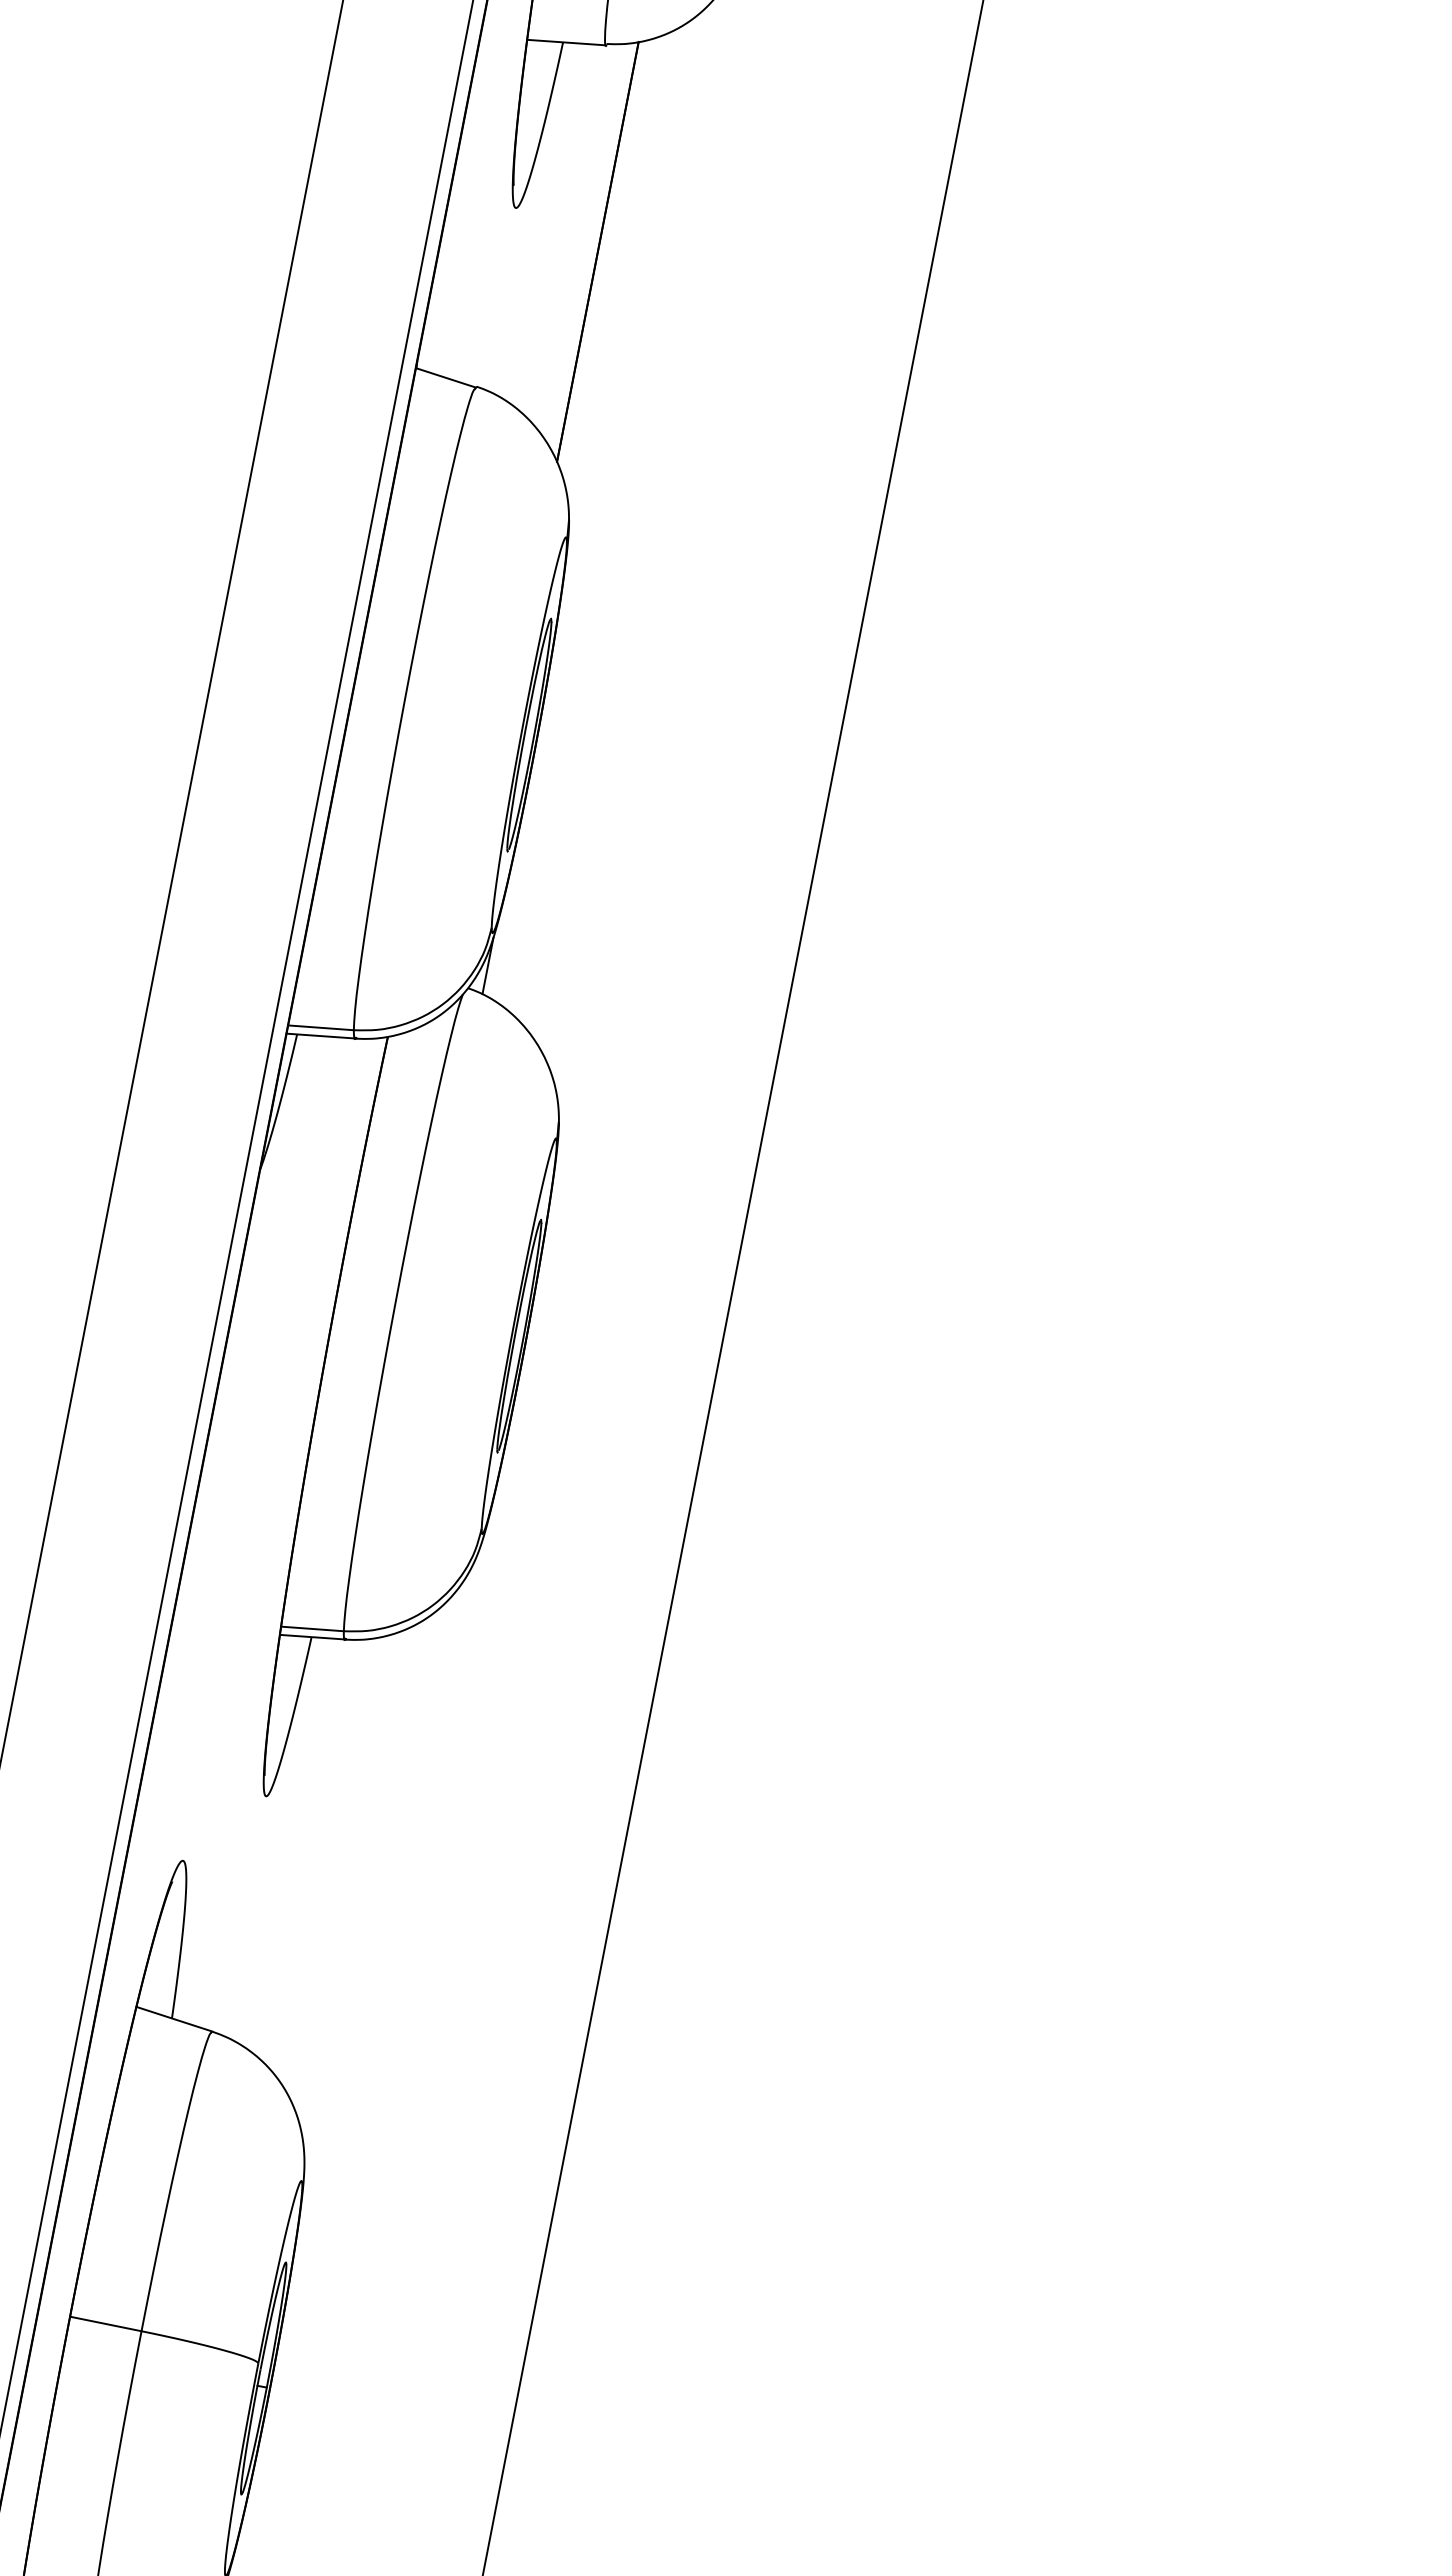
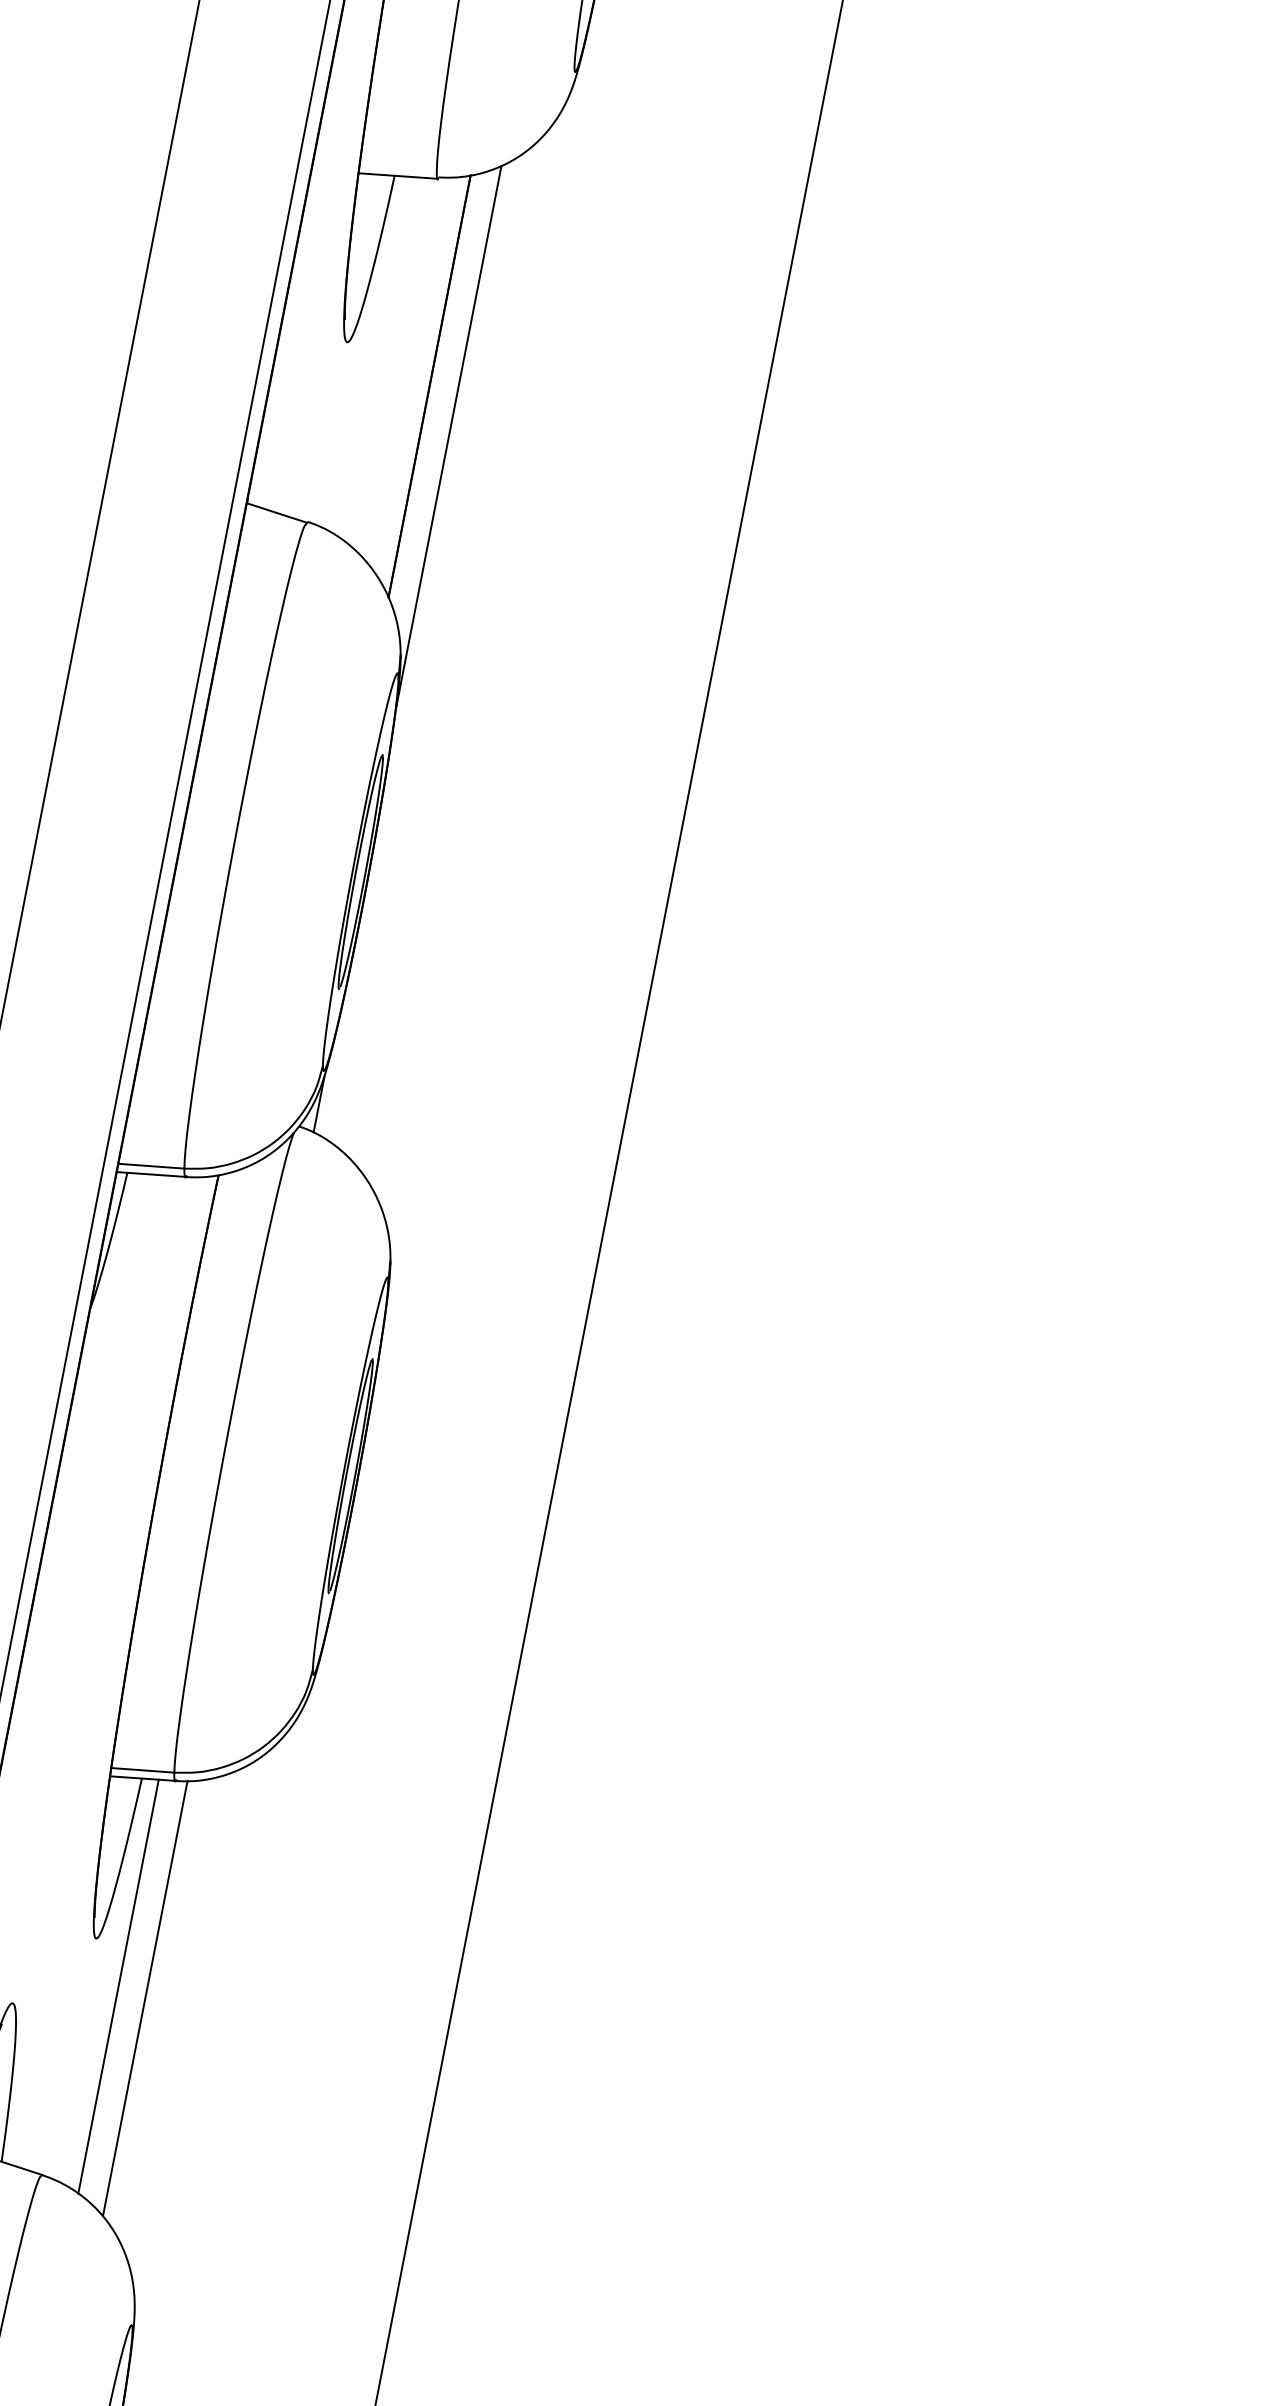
line: (616, 302) -> (448, 437), added
line: (288, 1844) -> (118, 1986), added
line: (314, 1855) -> (144, 1998), added

